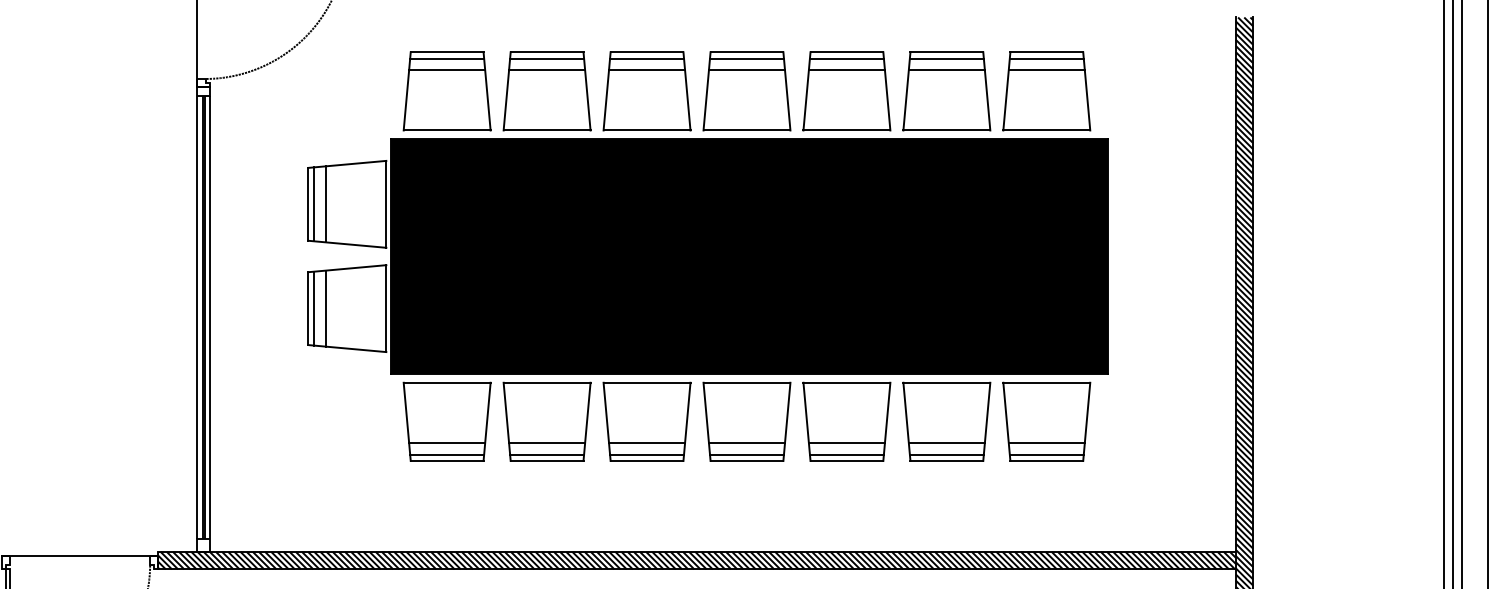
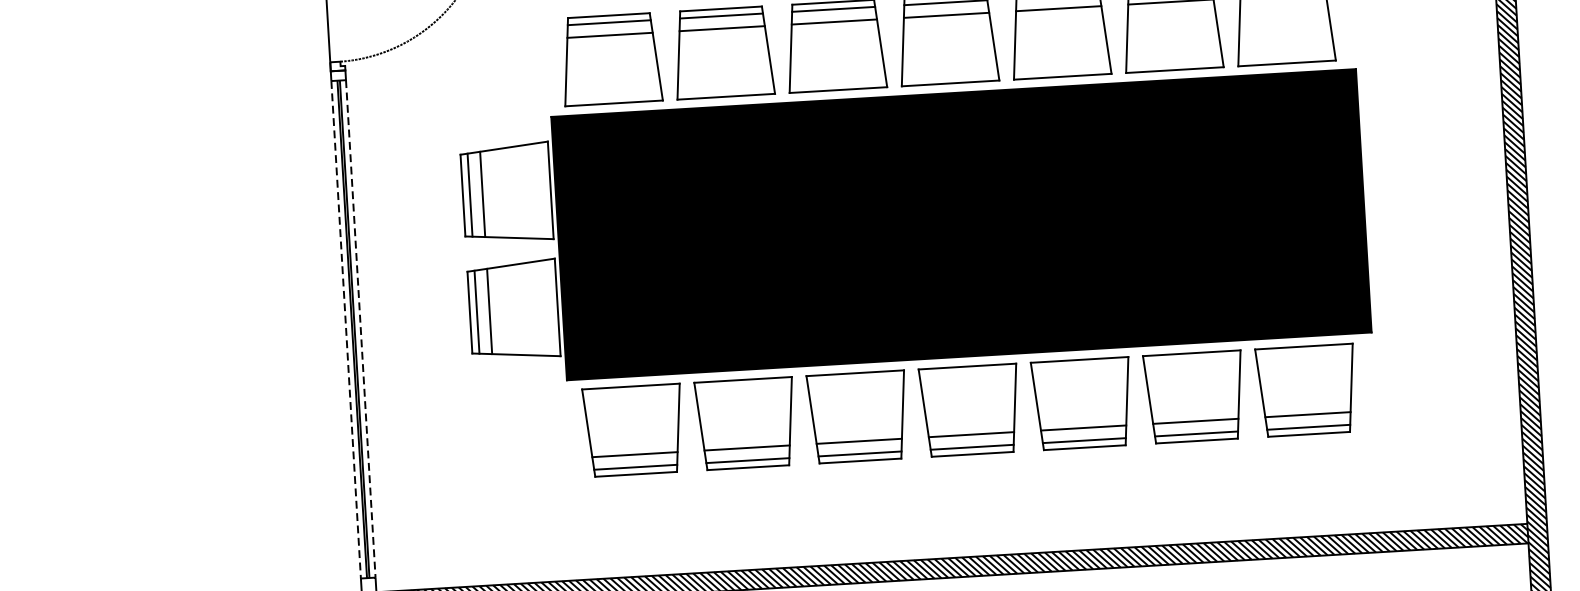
line: (197, 317) -> (346, 329), solid -> dashed
line: (210, 317) -> (360, 329), solid -> dashed

